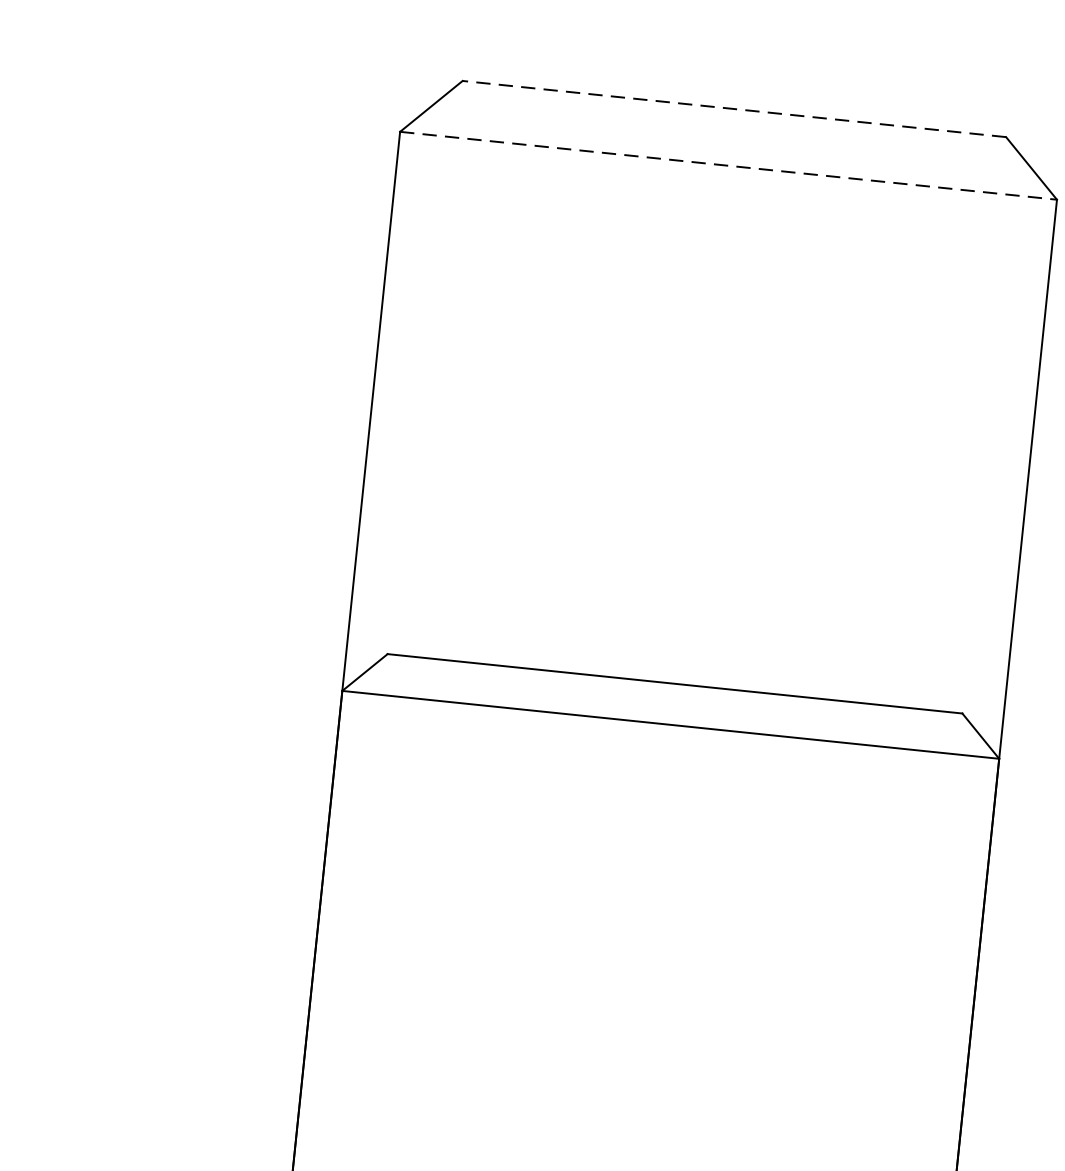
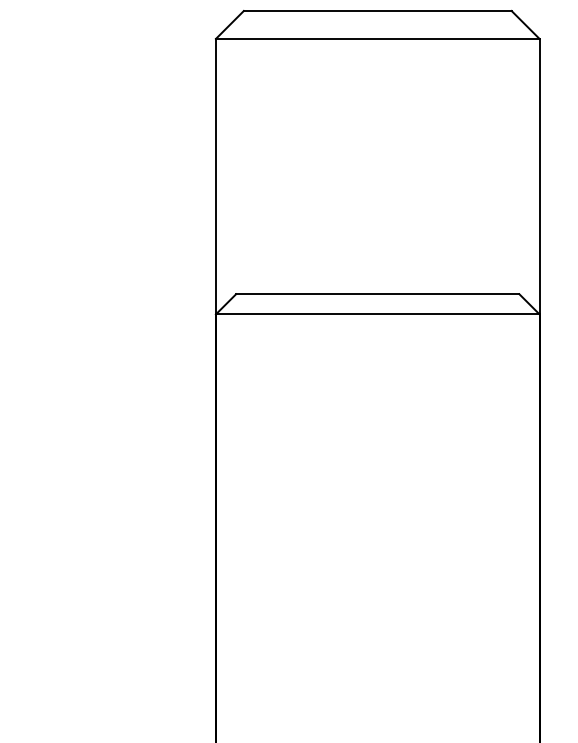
line: (733, 107) -> (377, 10), dashed -> solid
line: (728, 164) -> (377, 38), dashed -> solid

